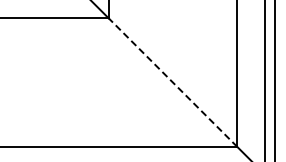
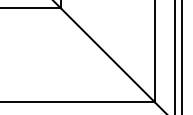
line: (173, 82) -> (108, 55), dashed -> solid

